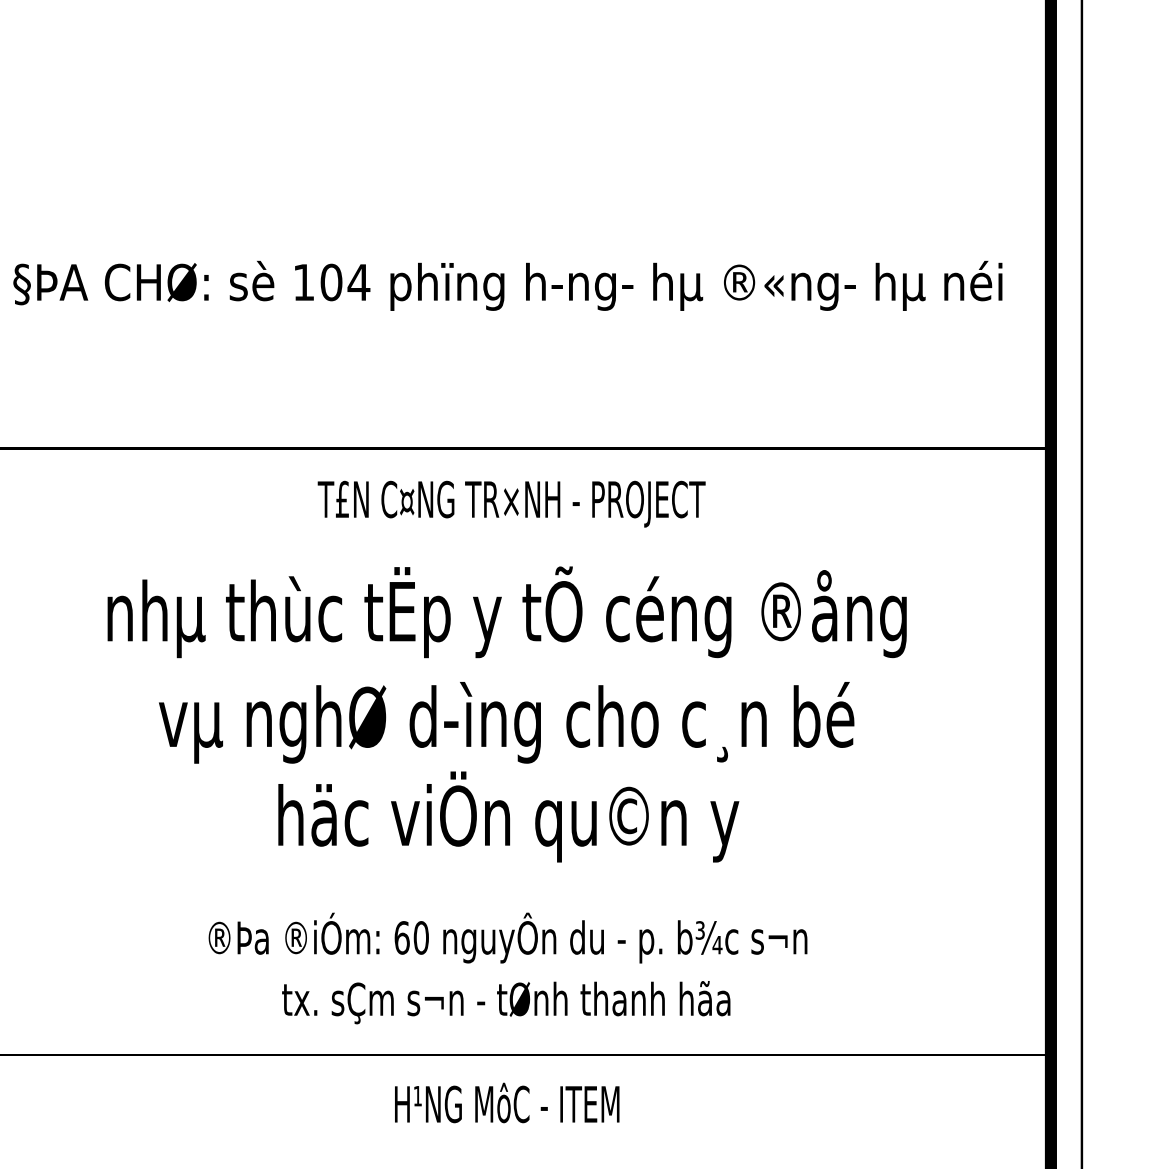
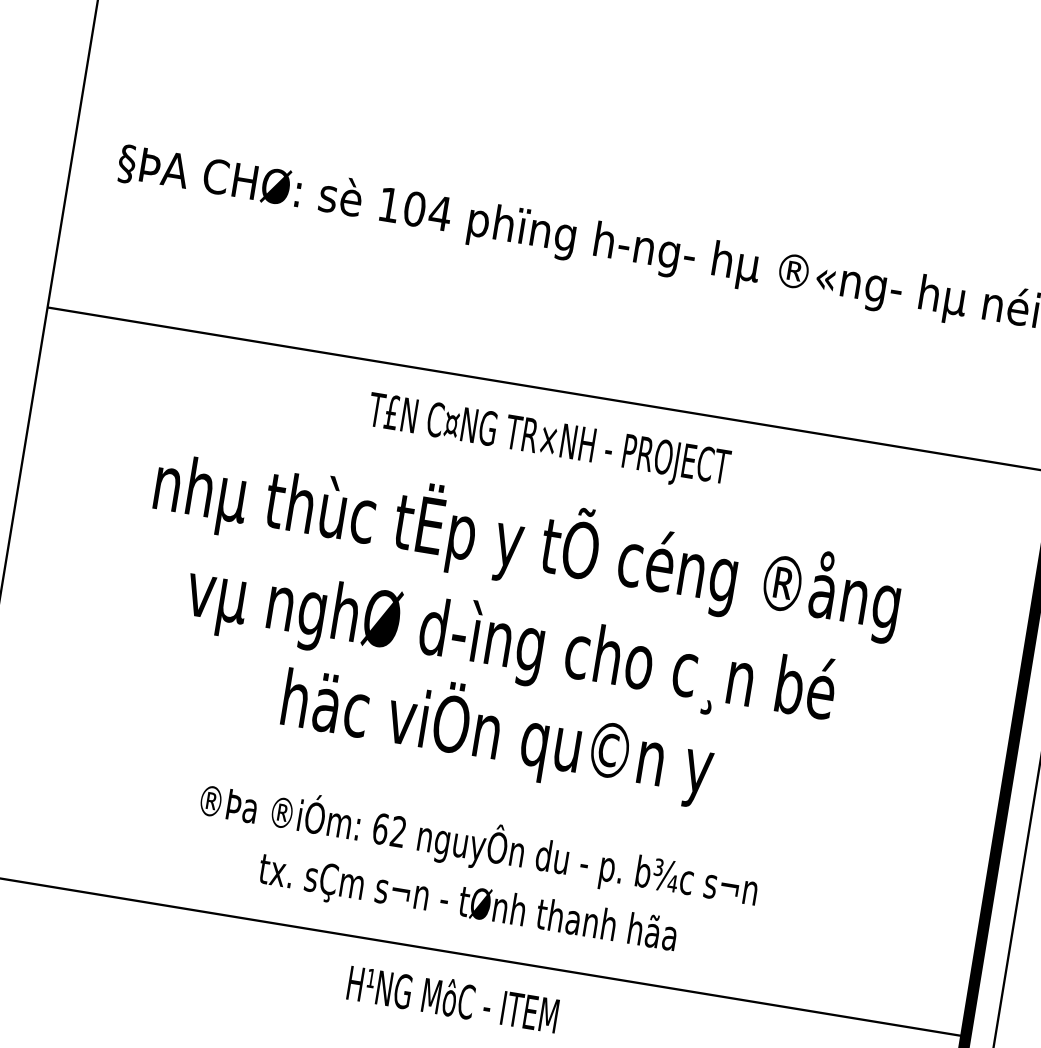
text: (420, 937) -> (397, 831), 60 -> 62

